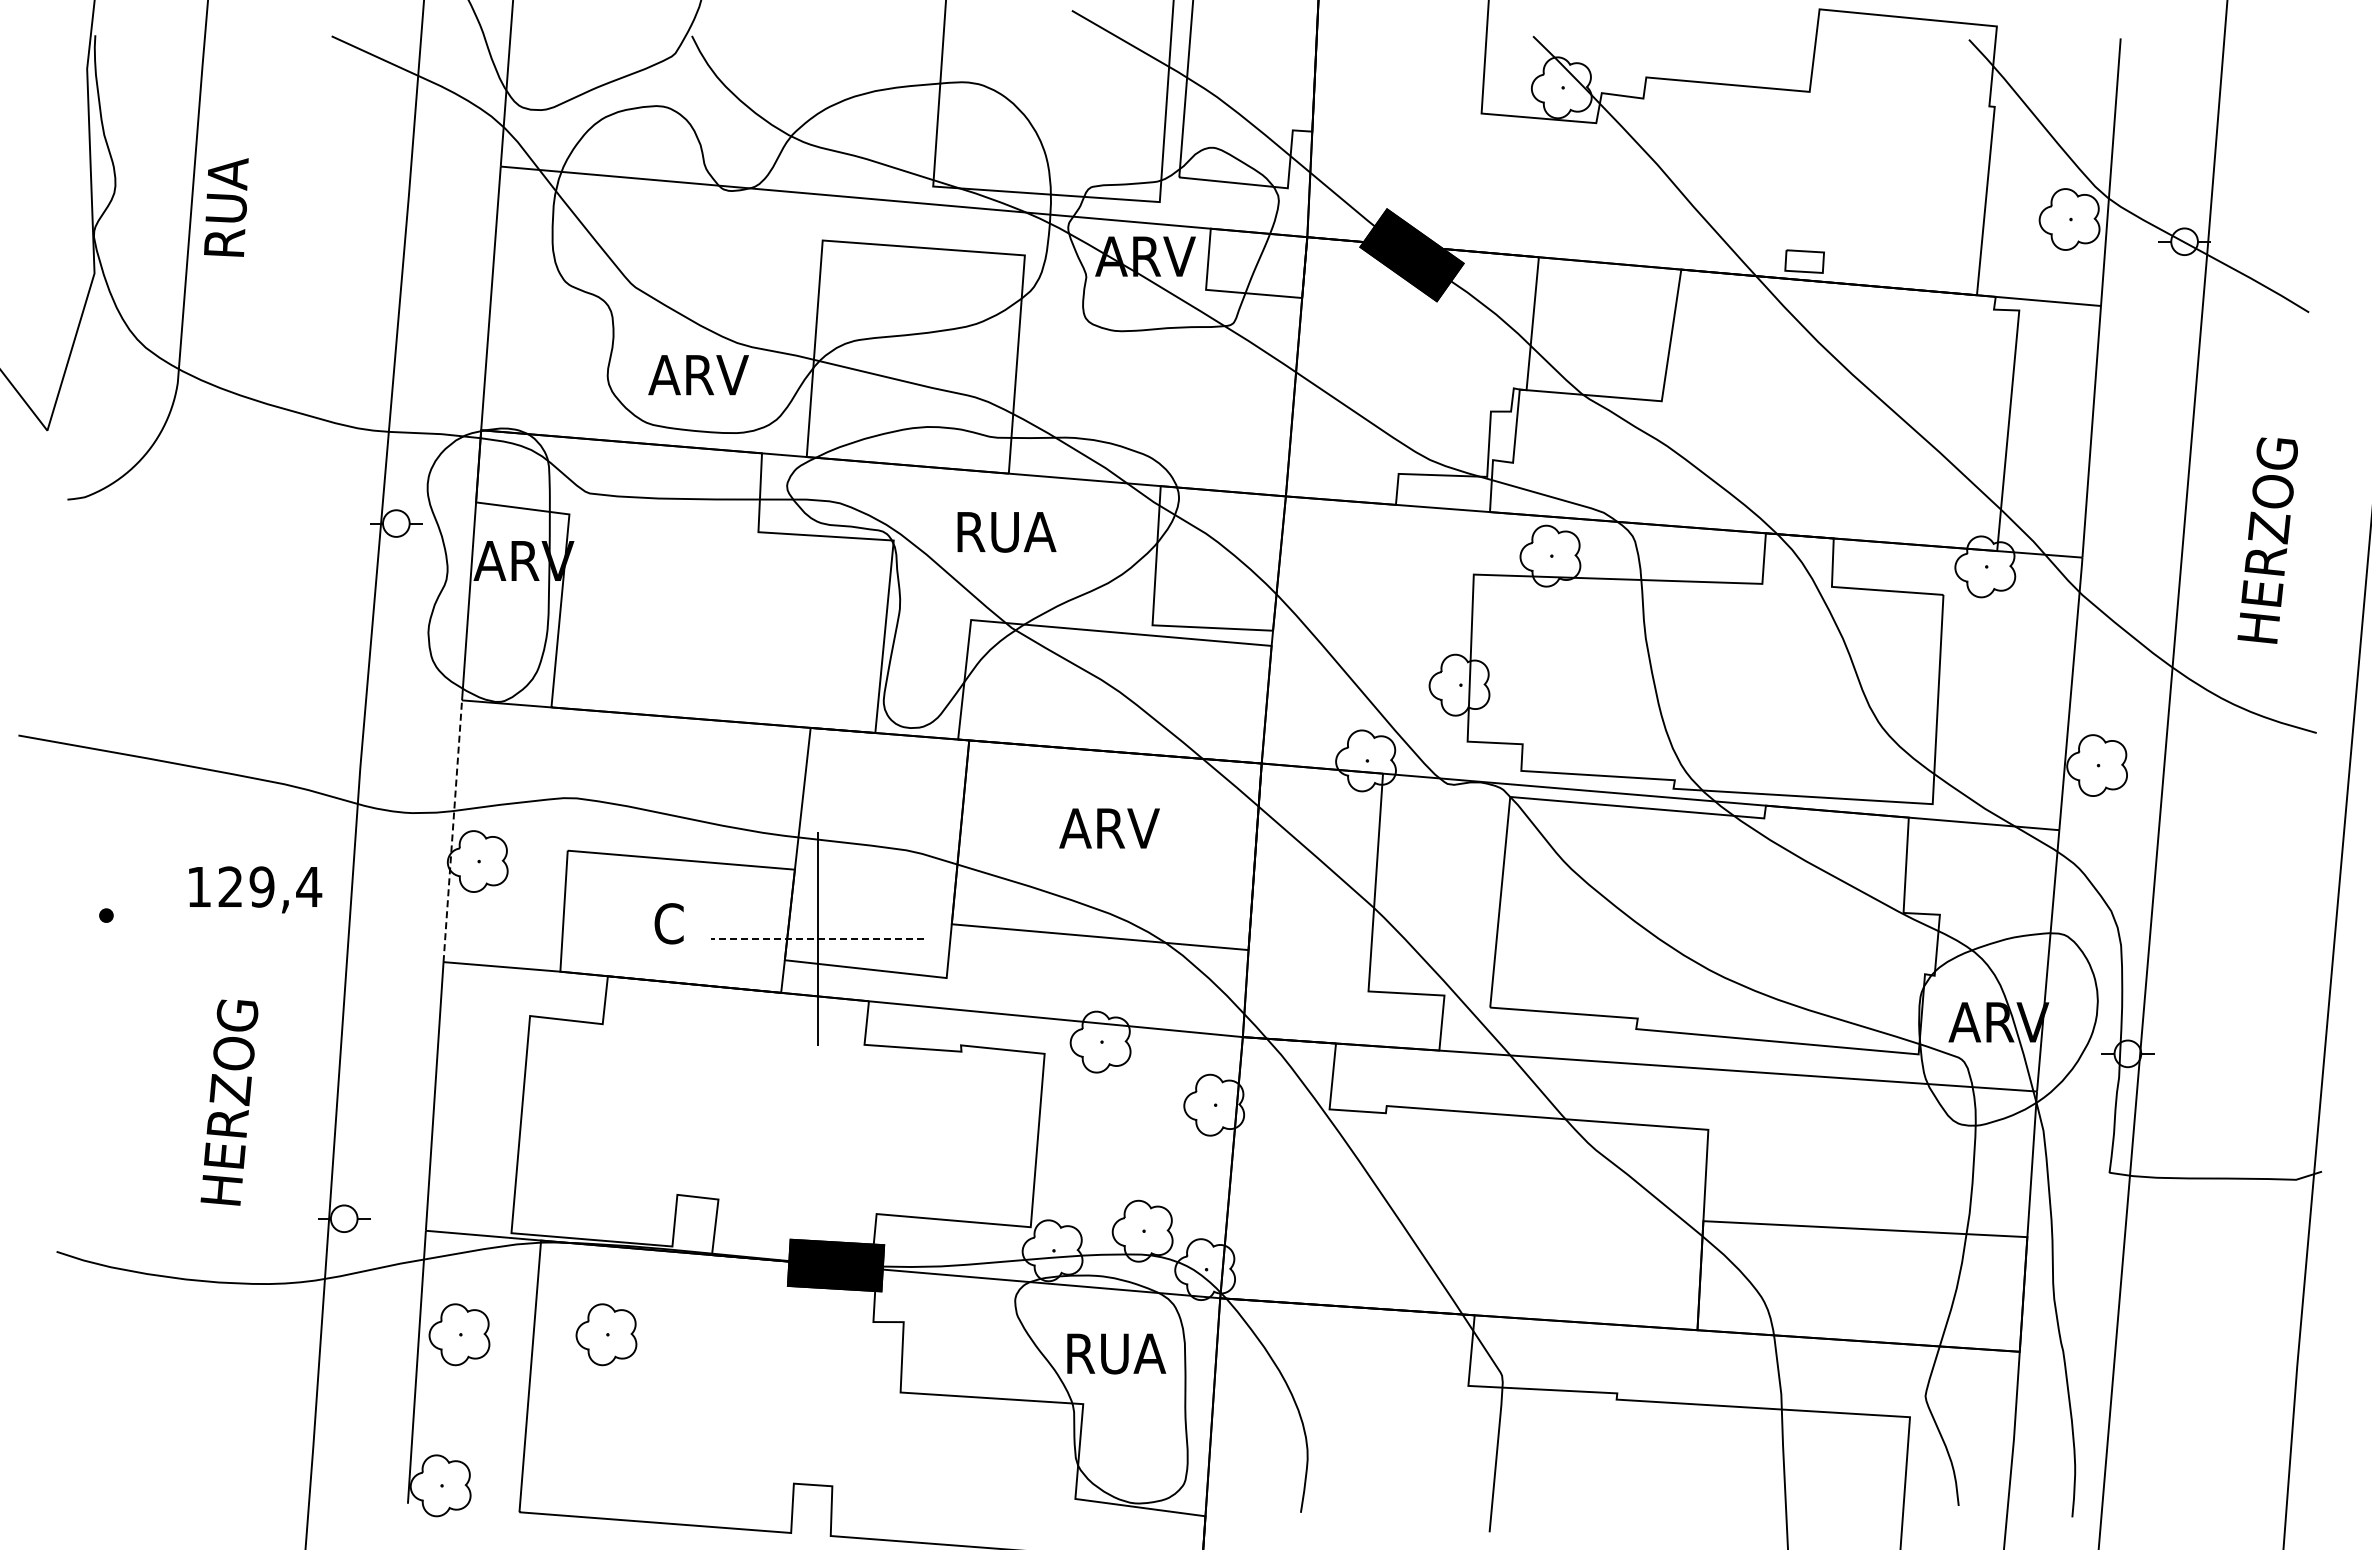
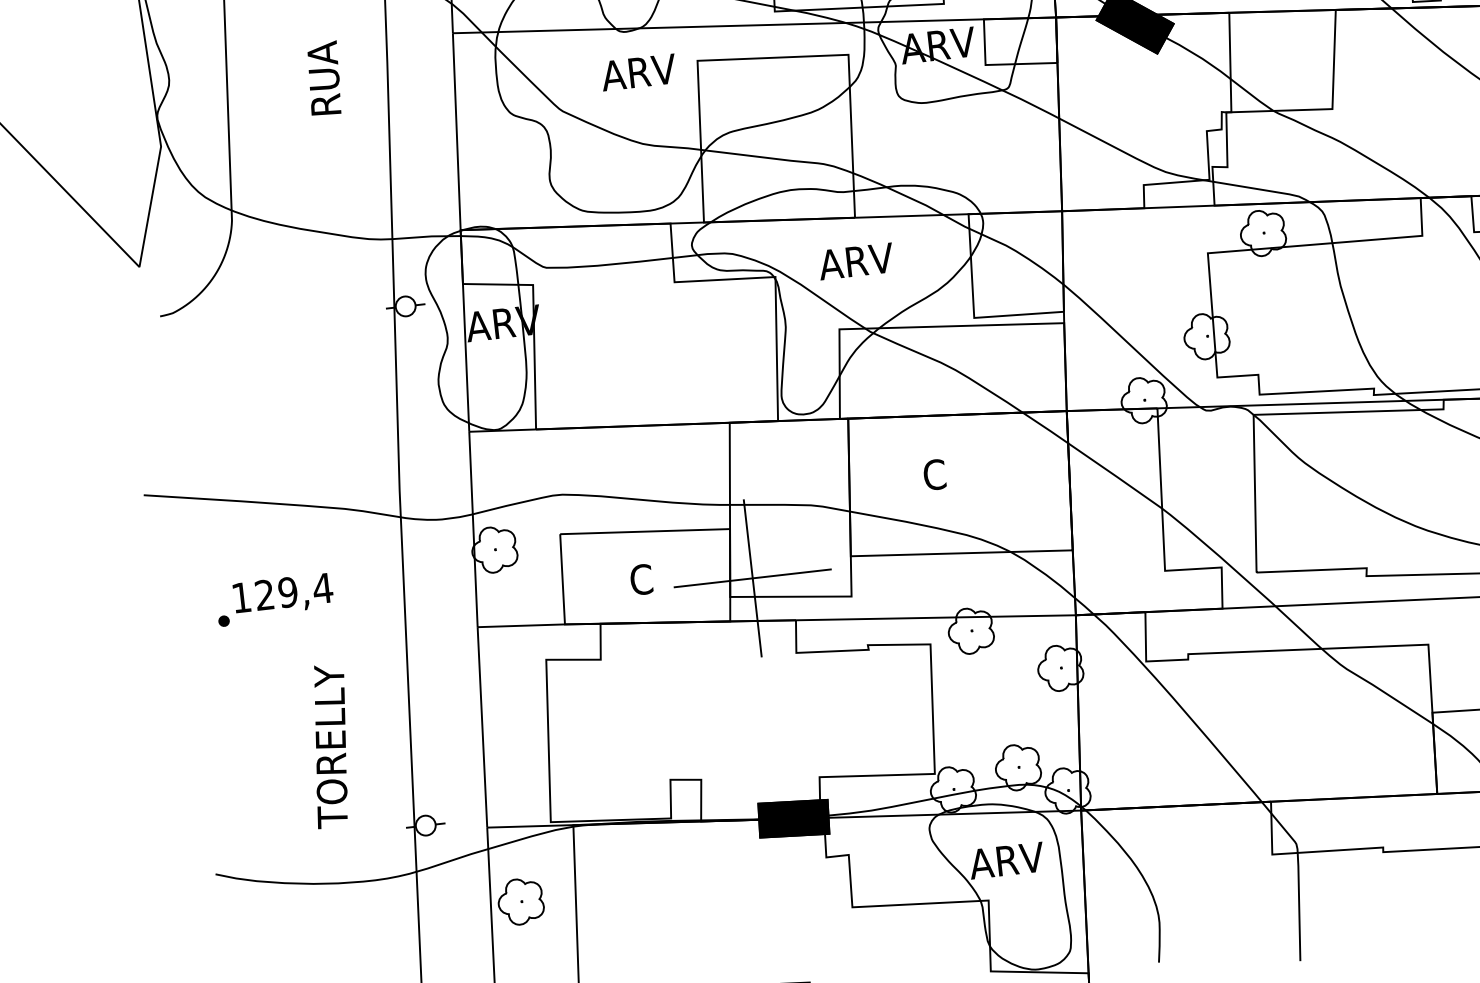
text: (226, 207) -> (324, 78), moved
text: (698, 375) -> (638, 72), moved
text: (1004, 532) -> (856, 261), RUA -> ARV
text: (1109, 828) -> (959, 472), ARV -> C
line: (452, 830) -> (473, 528), dashed -> solid
text: (255, 889) -> (283, 594), moved
line: (817, 938) -> (752, 578), dashed -> solid
text: (229, 1097) -> (330, 745), HERZOG -> TORELLY
part: (606, 1334) -> (629, 889), removed
text: (1114, 1353) -> (1007, 860), RUA -> ARV

